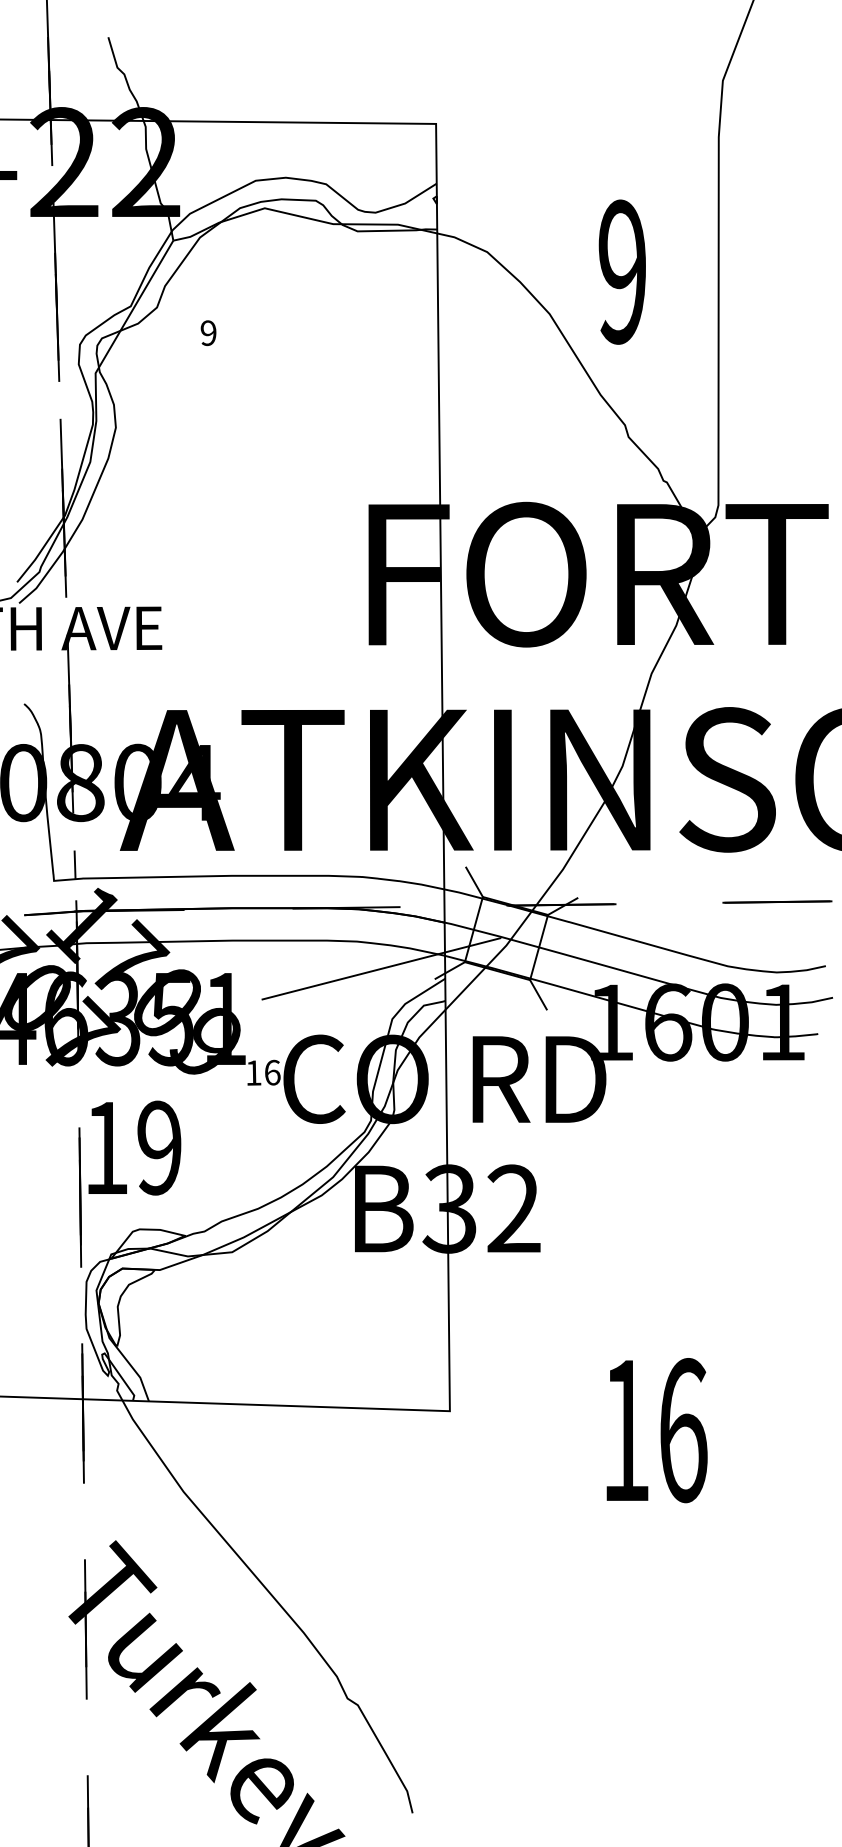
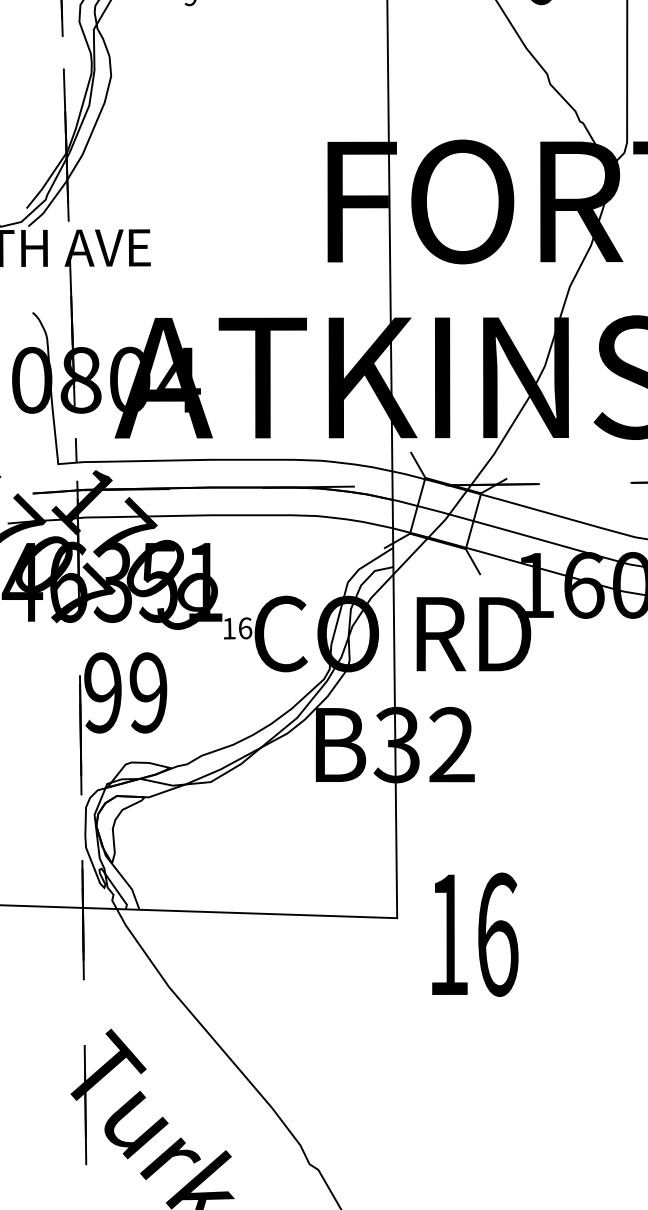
line: (381, 968) -> (338, 539), removed
text: (106, 1147) -> (103, 692), 19 -> 99
text: (656, 1430) -> (474, 934), moved

